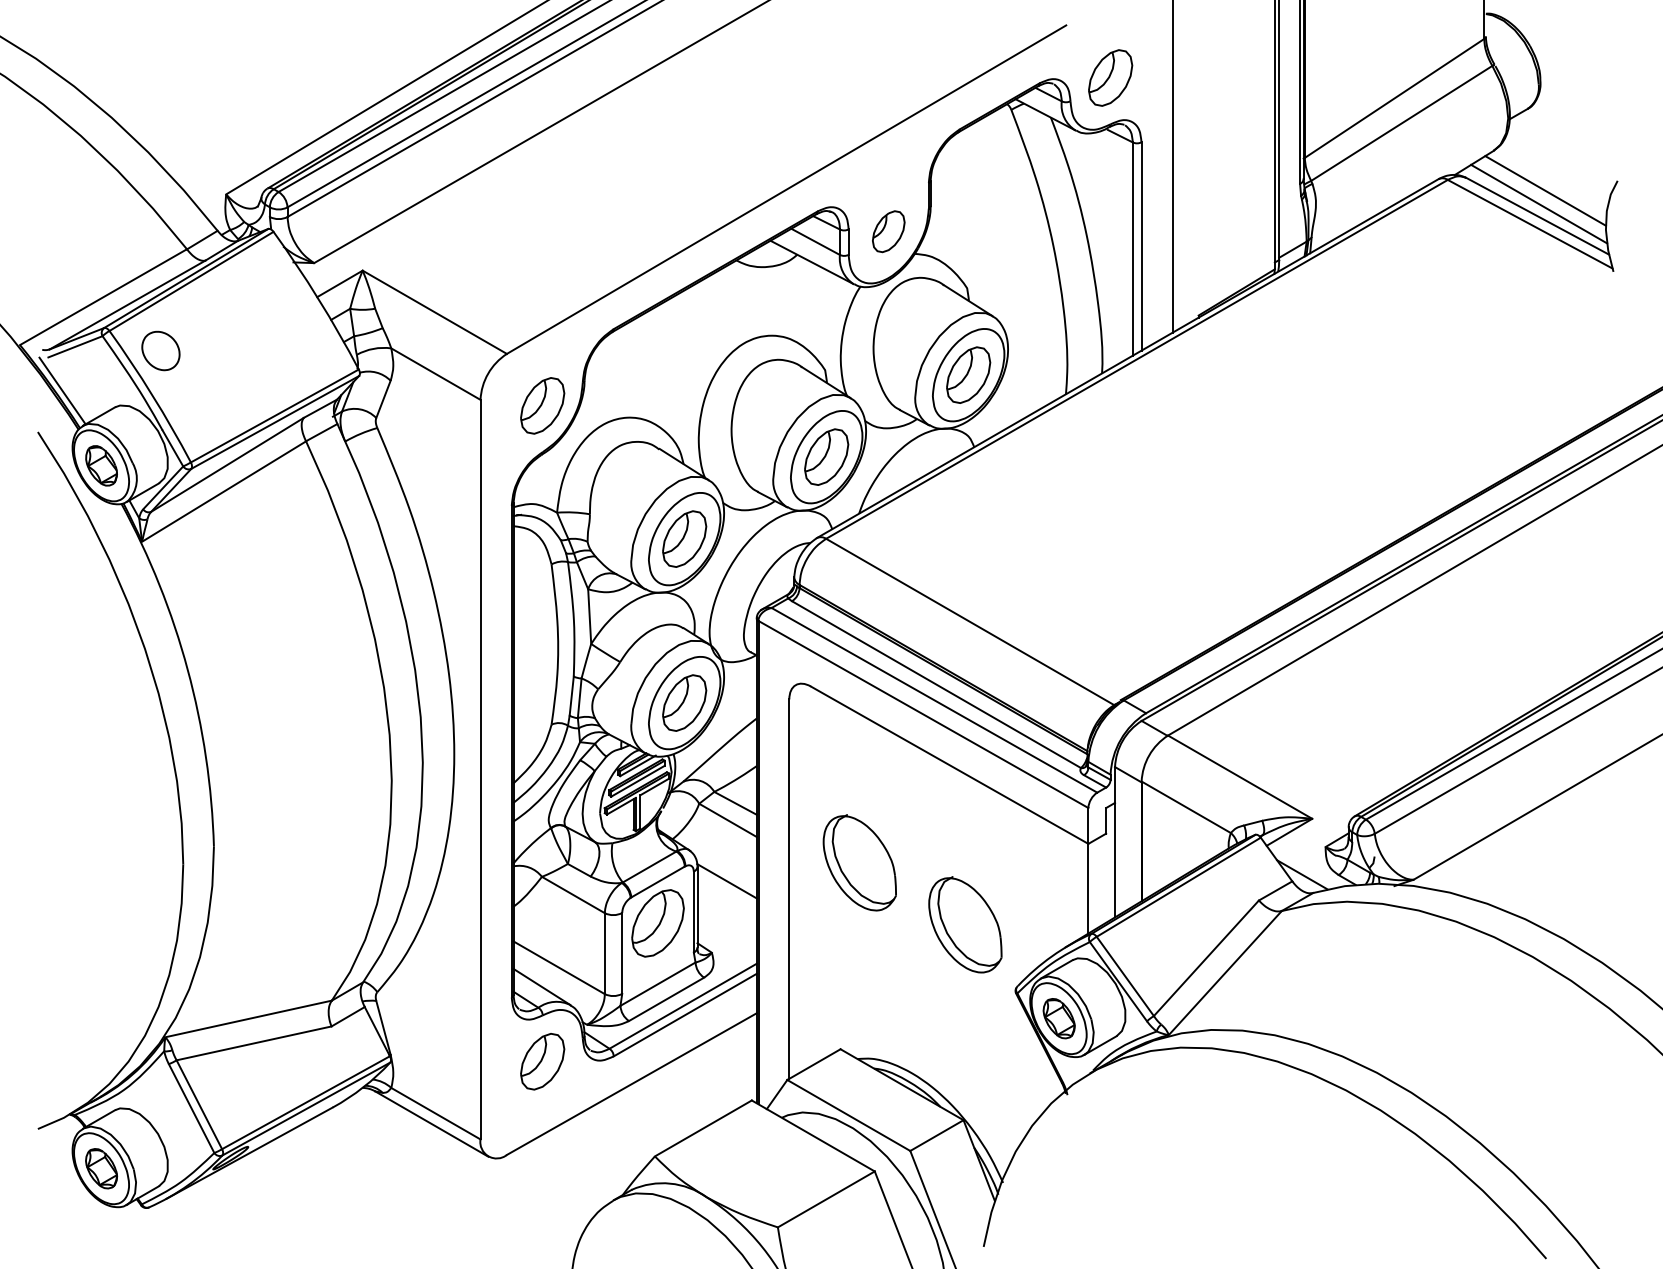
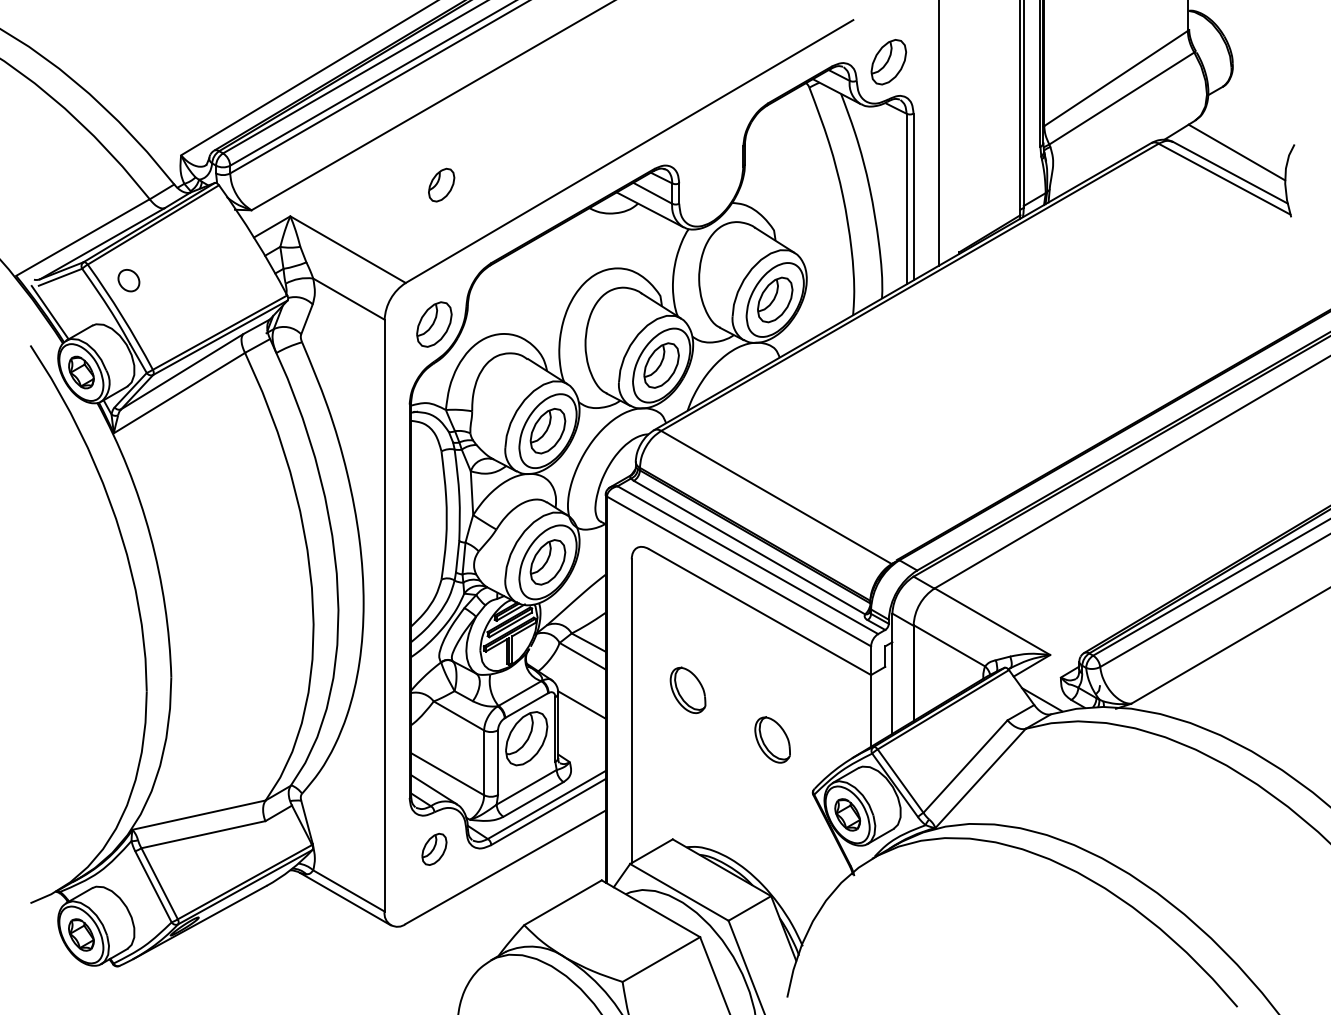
line: (1539, 203) -> (1232, 162), removed
part: (888, 231) -> (441, 185), moved
part: (160, 350) -> (128, 280), size x0.7
part: (859, 862) -> (687, 689), size x0.6
part: (965, 924) -> (772, 739), size x0.6
part: (542, 1061) -> (434, 849), size x0.7

